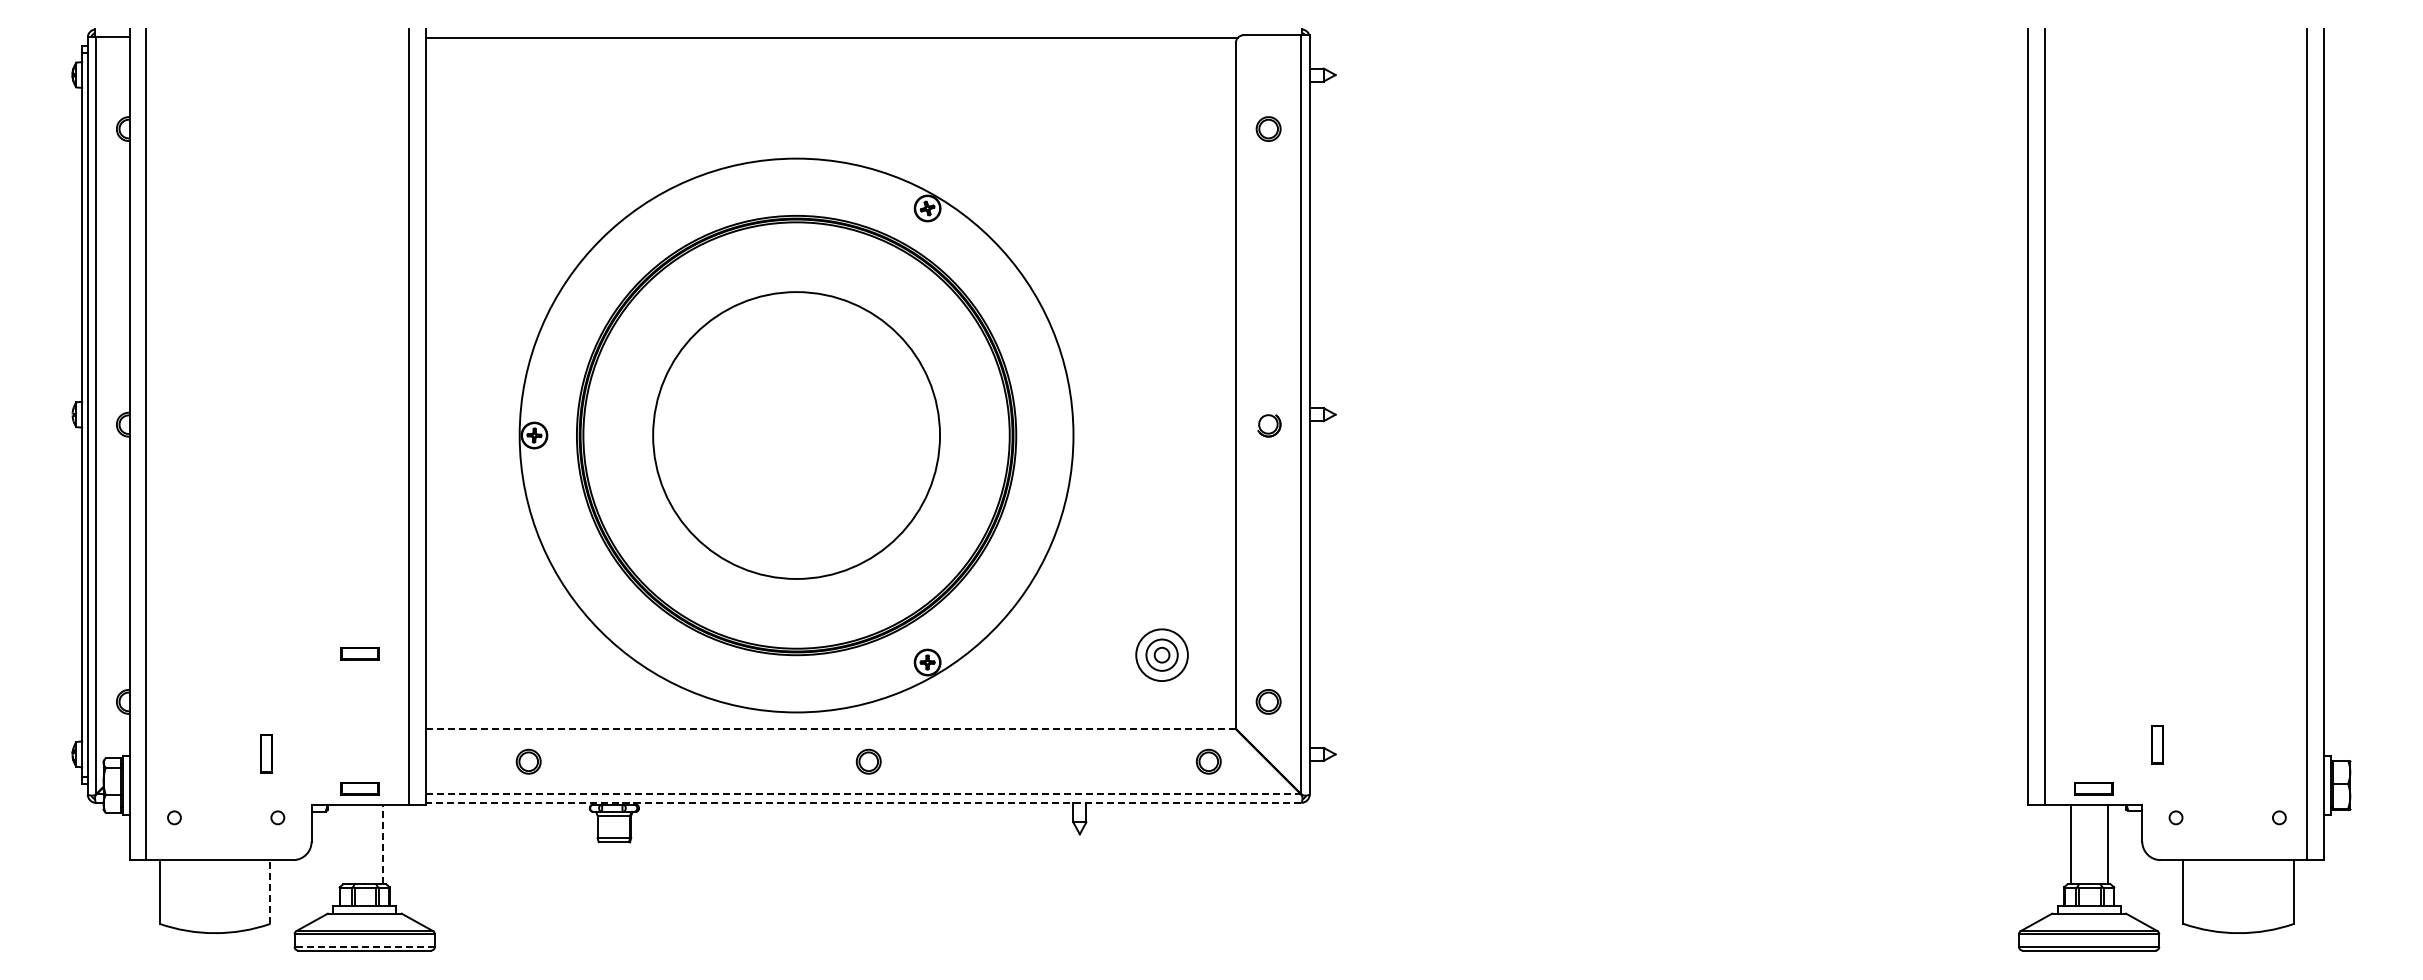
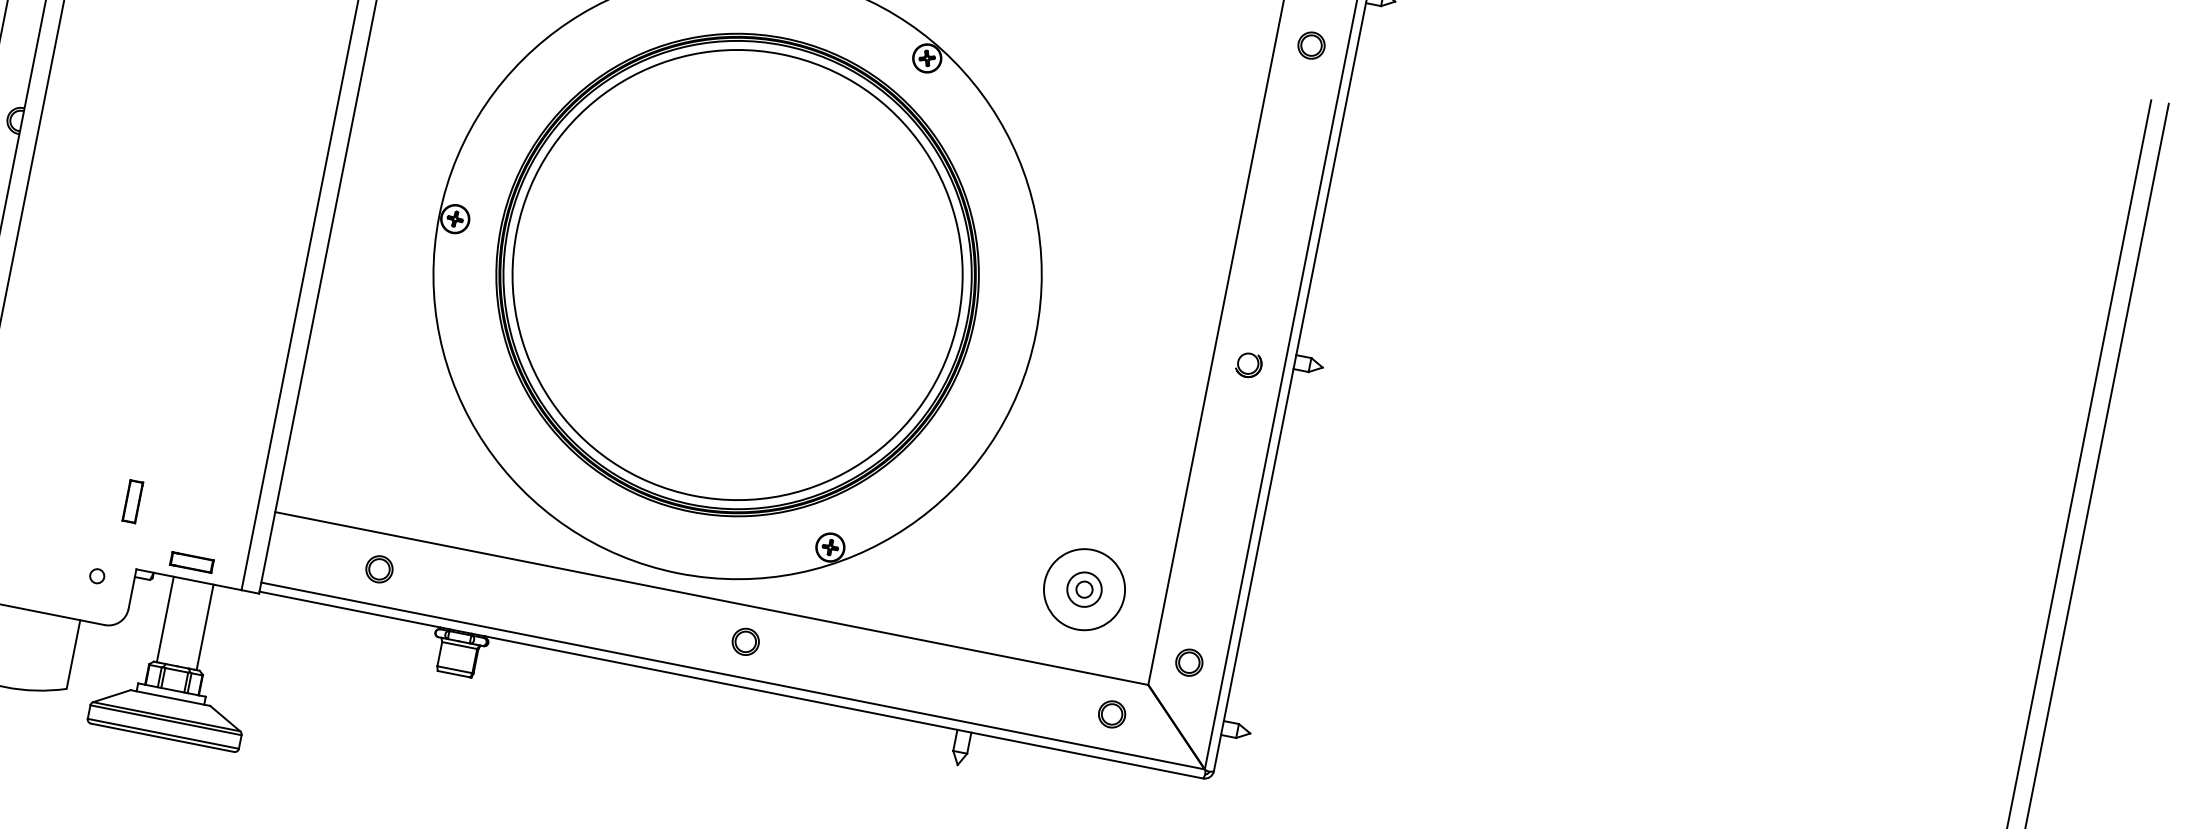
circle: (796, 435) -> (737, 274), size x1.43
part: (359, 653) -> (220, 416), removed
circle: (1162, 655) -> (1084, 590), size x1.43
line: (831, 729) -> (712, 599), dashed -> solid
part: (266, 753) -> (132, 501), moved
line: (863, 794) -> (733, 676), dashed -> solid
line: (863, 802) -> (731, 684), dashed -> solid
line: (346, 844) -> (165, 619), added
line: (383, 844) -> (205, 627), dashed -> solid
line: (270, 892) -> (73, 655), dashed -> solid
line: (364, 946) -> (163, 733), dashed -> solid

